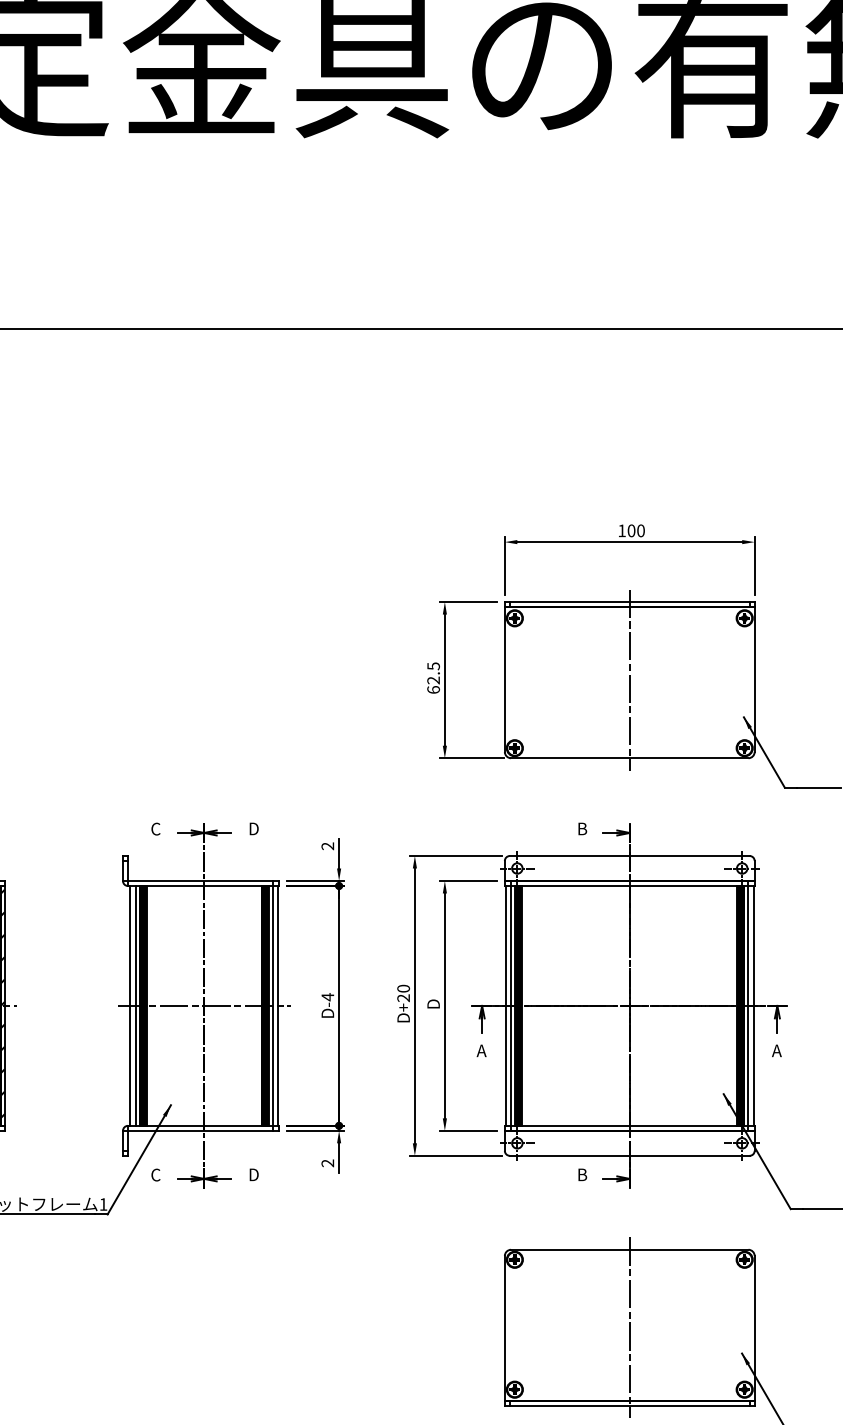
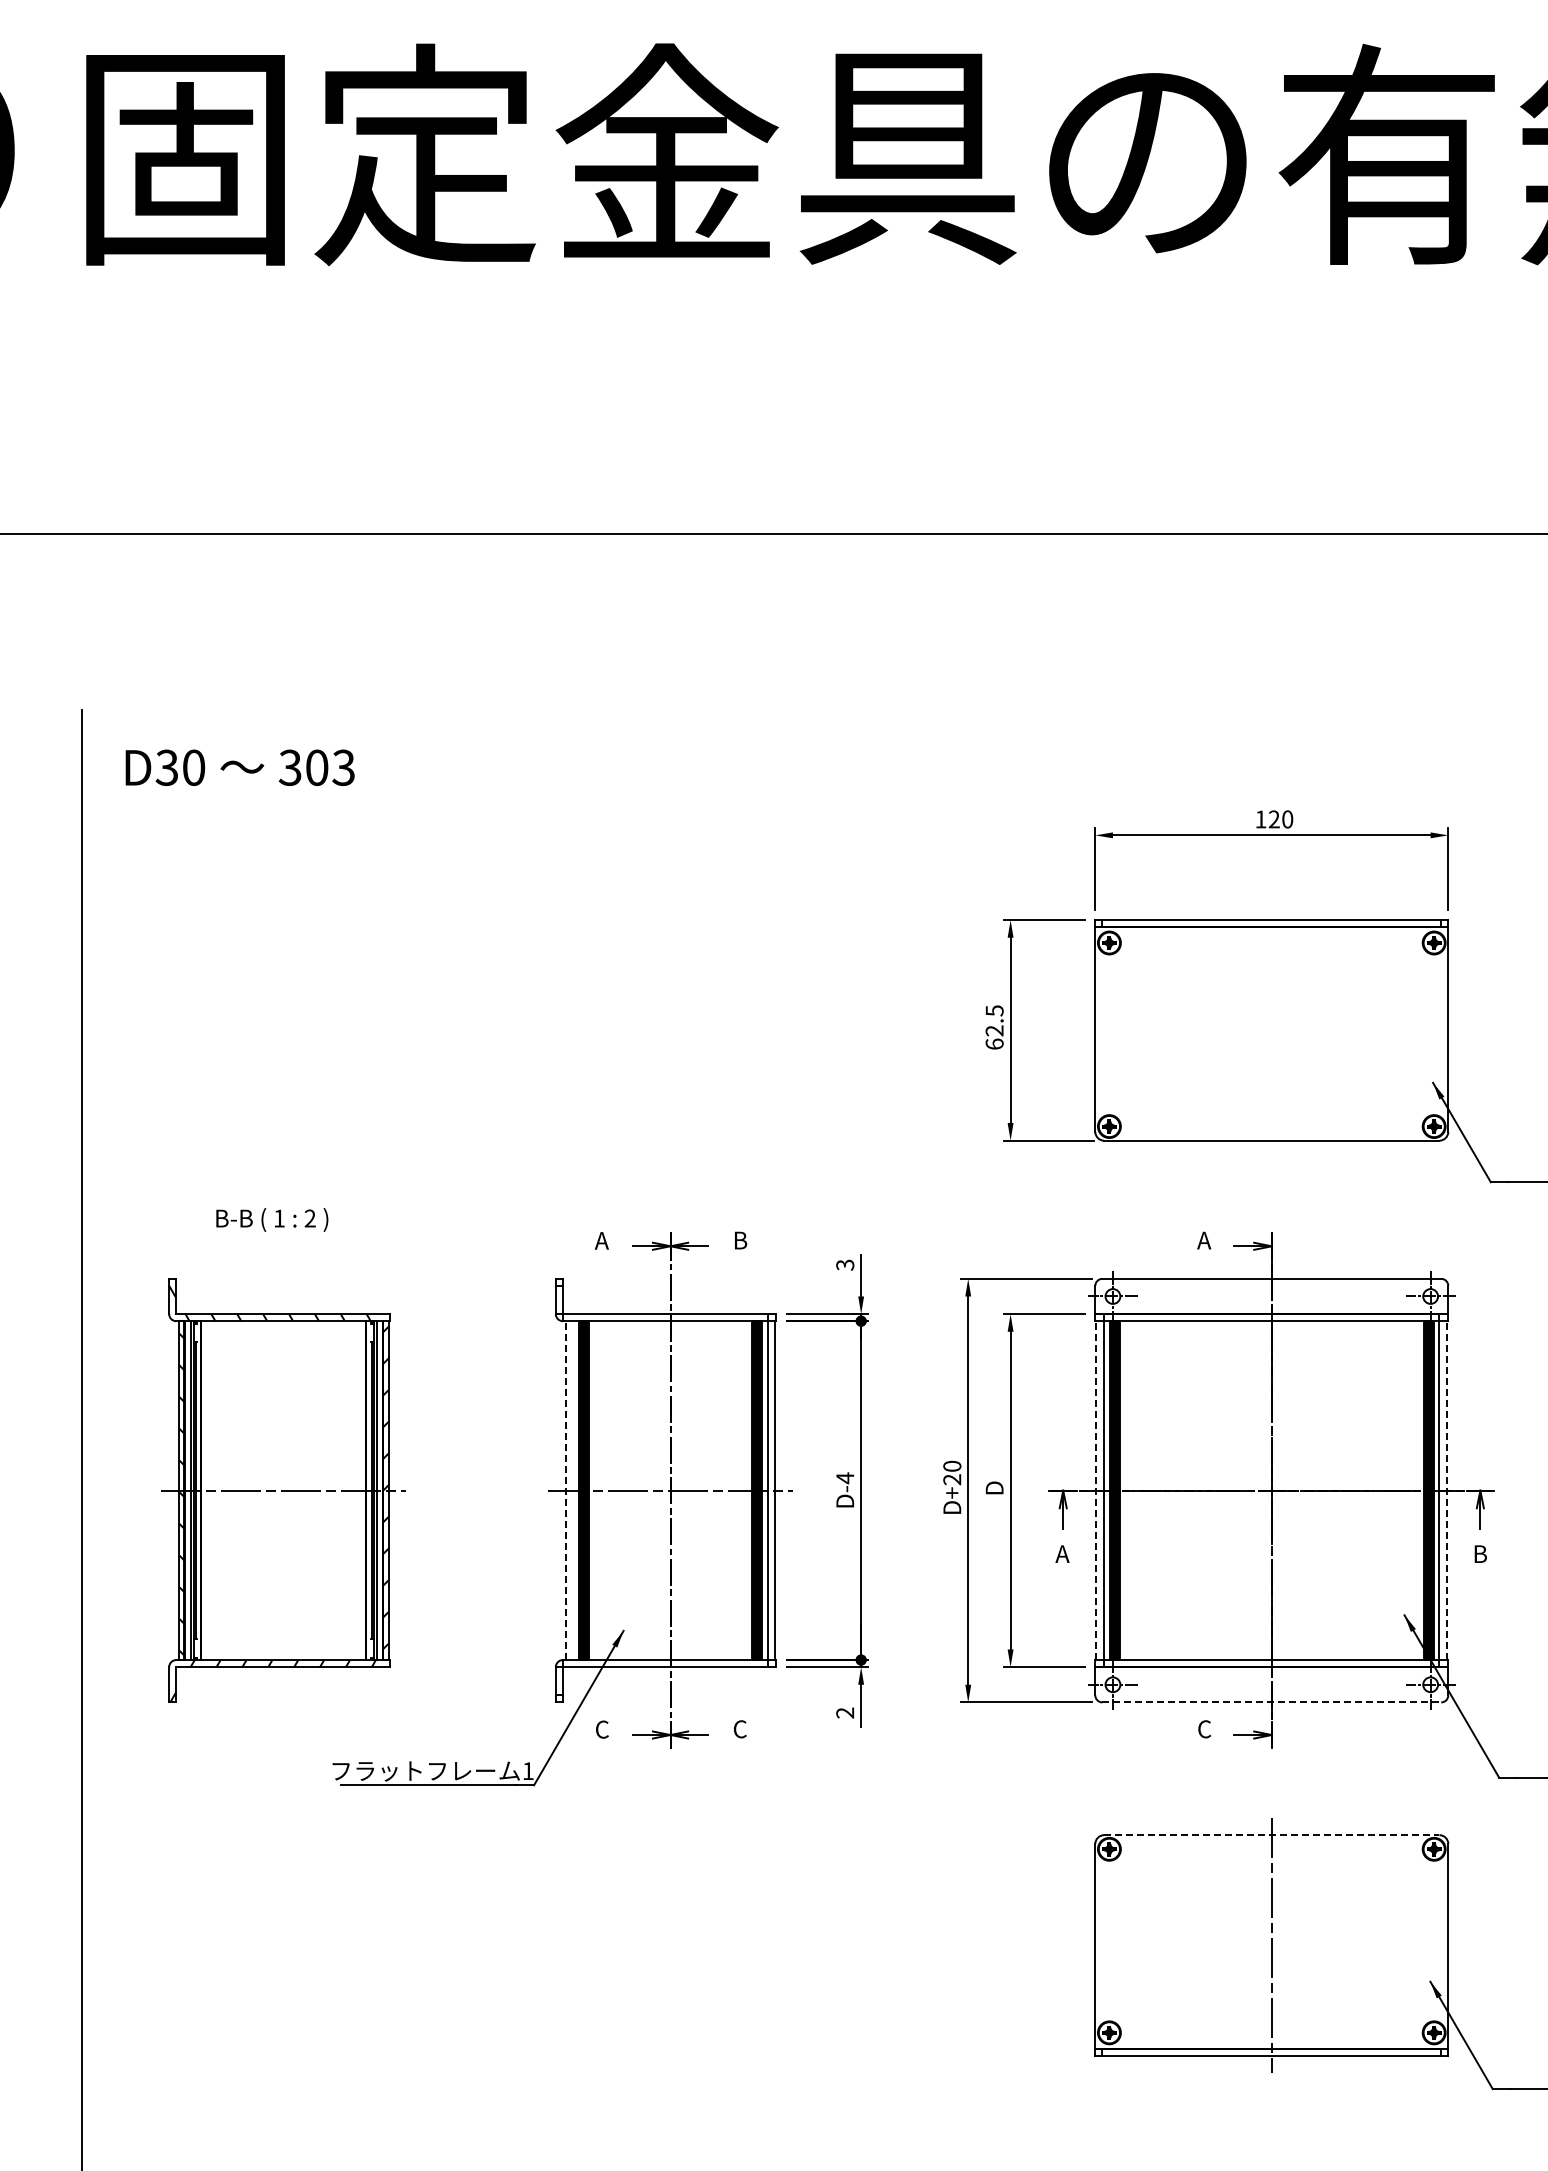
text: (630, 530) -> (1273, 819), 100 -> 120
line: (629, 680) -> (1271, 1030), removed
text: (155, 828) -> (601, 1240), C -> A
text: (255, 828) -> (742, 1240), D -> B
text: (582, 828) -> (1204, 1240), B -> A
text: (328, 845) -> (845, 1264), 2 -> 3
line: (129, 1005) -> (565, 1490), solid -> dashed
line: (135, 1005) -> (573, 1490), removed
line: (505, 1005) -> (1096, 1490), solid -> dashed
line: (754, 1005) -> (1447, 1490), solid -> dashed
text: (776, 1050) -> (1479, 1553), A -> B
line: (630, 1155) -> (1272, 1702), solid -> dashed
text: (253, 1174) -> (740, 1729), D -> C
text: (582, 1174) -> (1204, 1729), B -> C
line: (629, 1250) -> (1271, 1835), solid -> dashed

